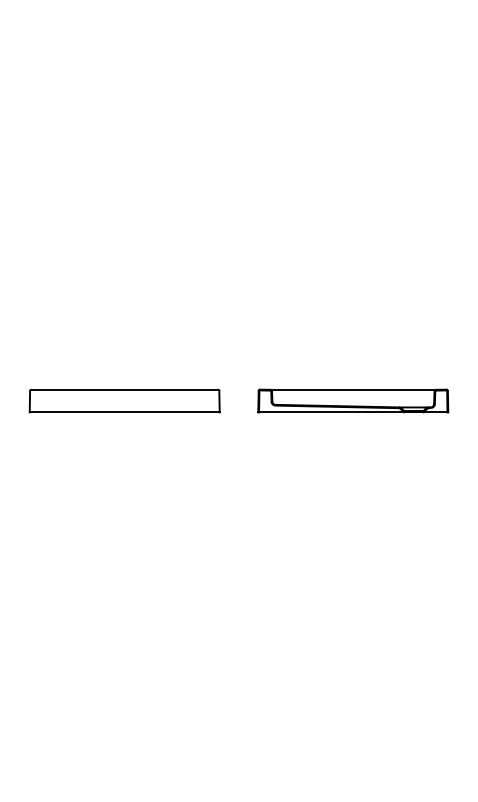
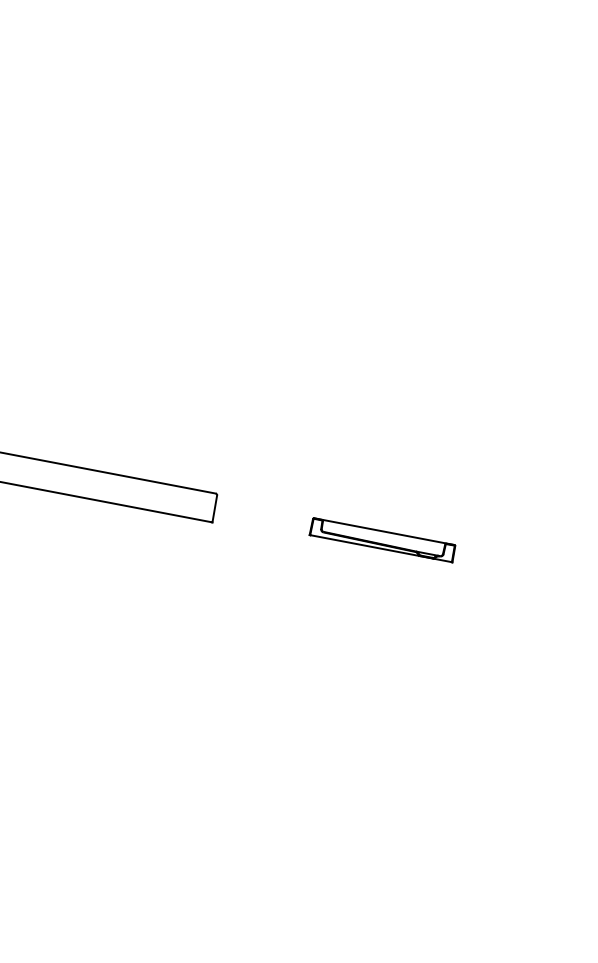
part: (353, 400) -> (382, 539), size x0.6

